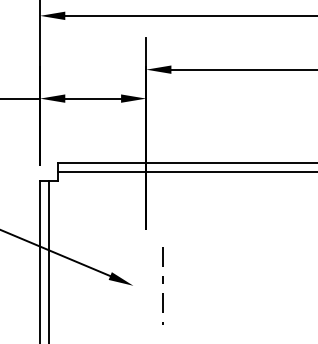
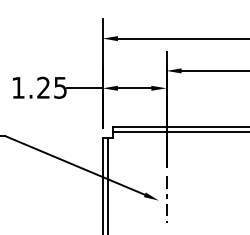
line: (162, 283) -> (166, 198), moved

